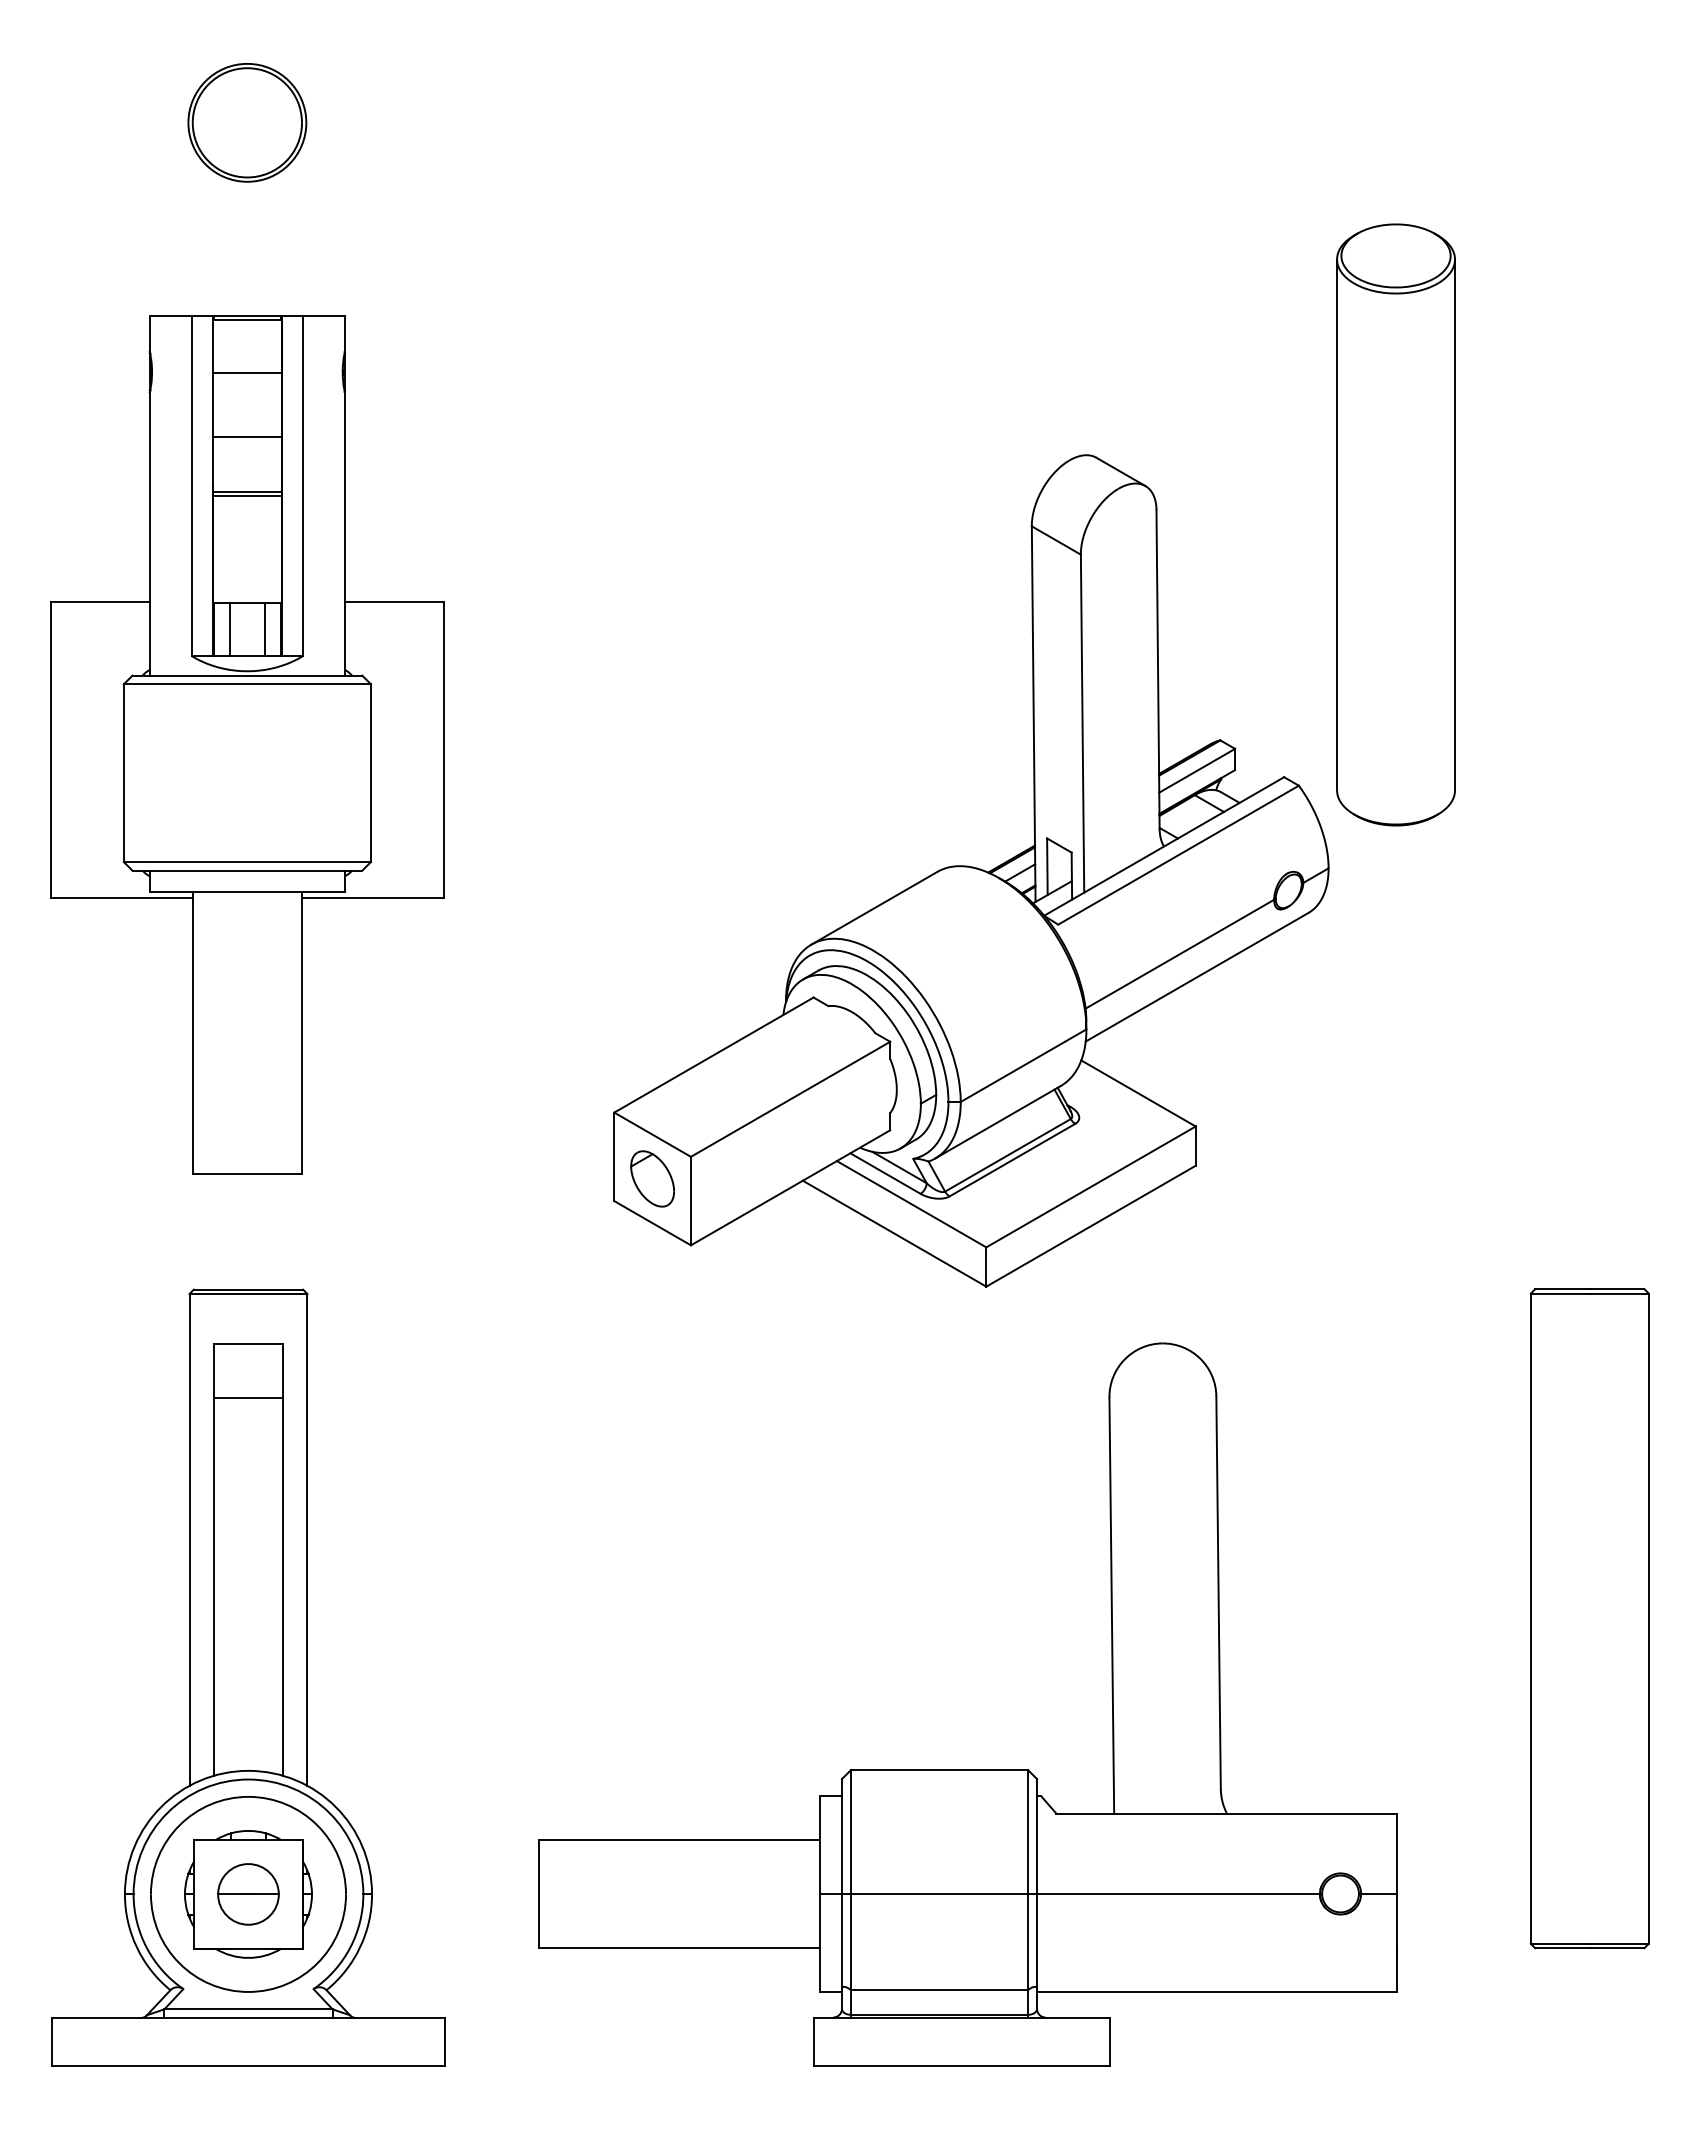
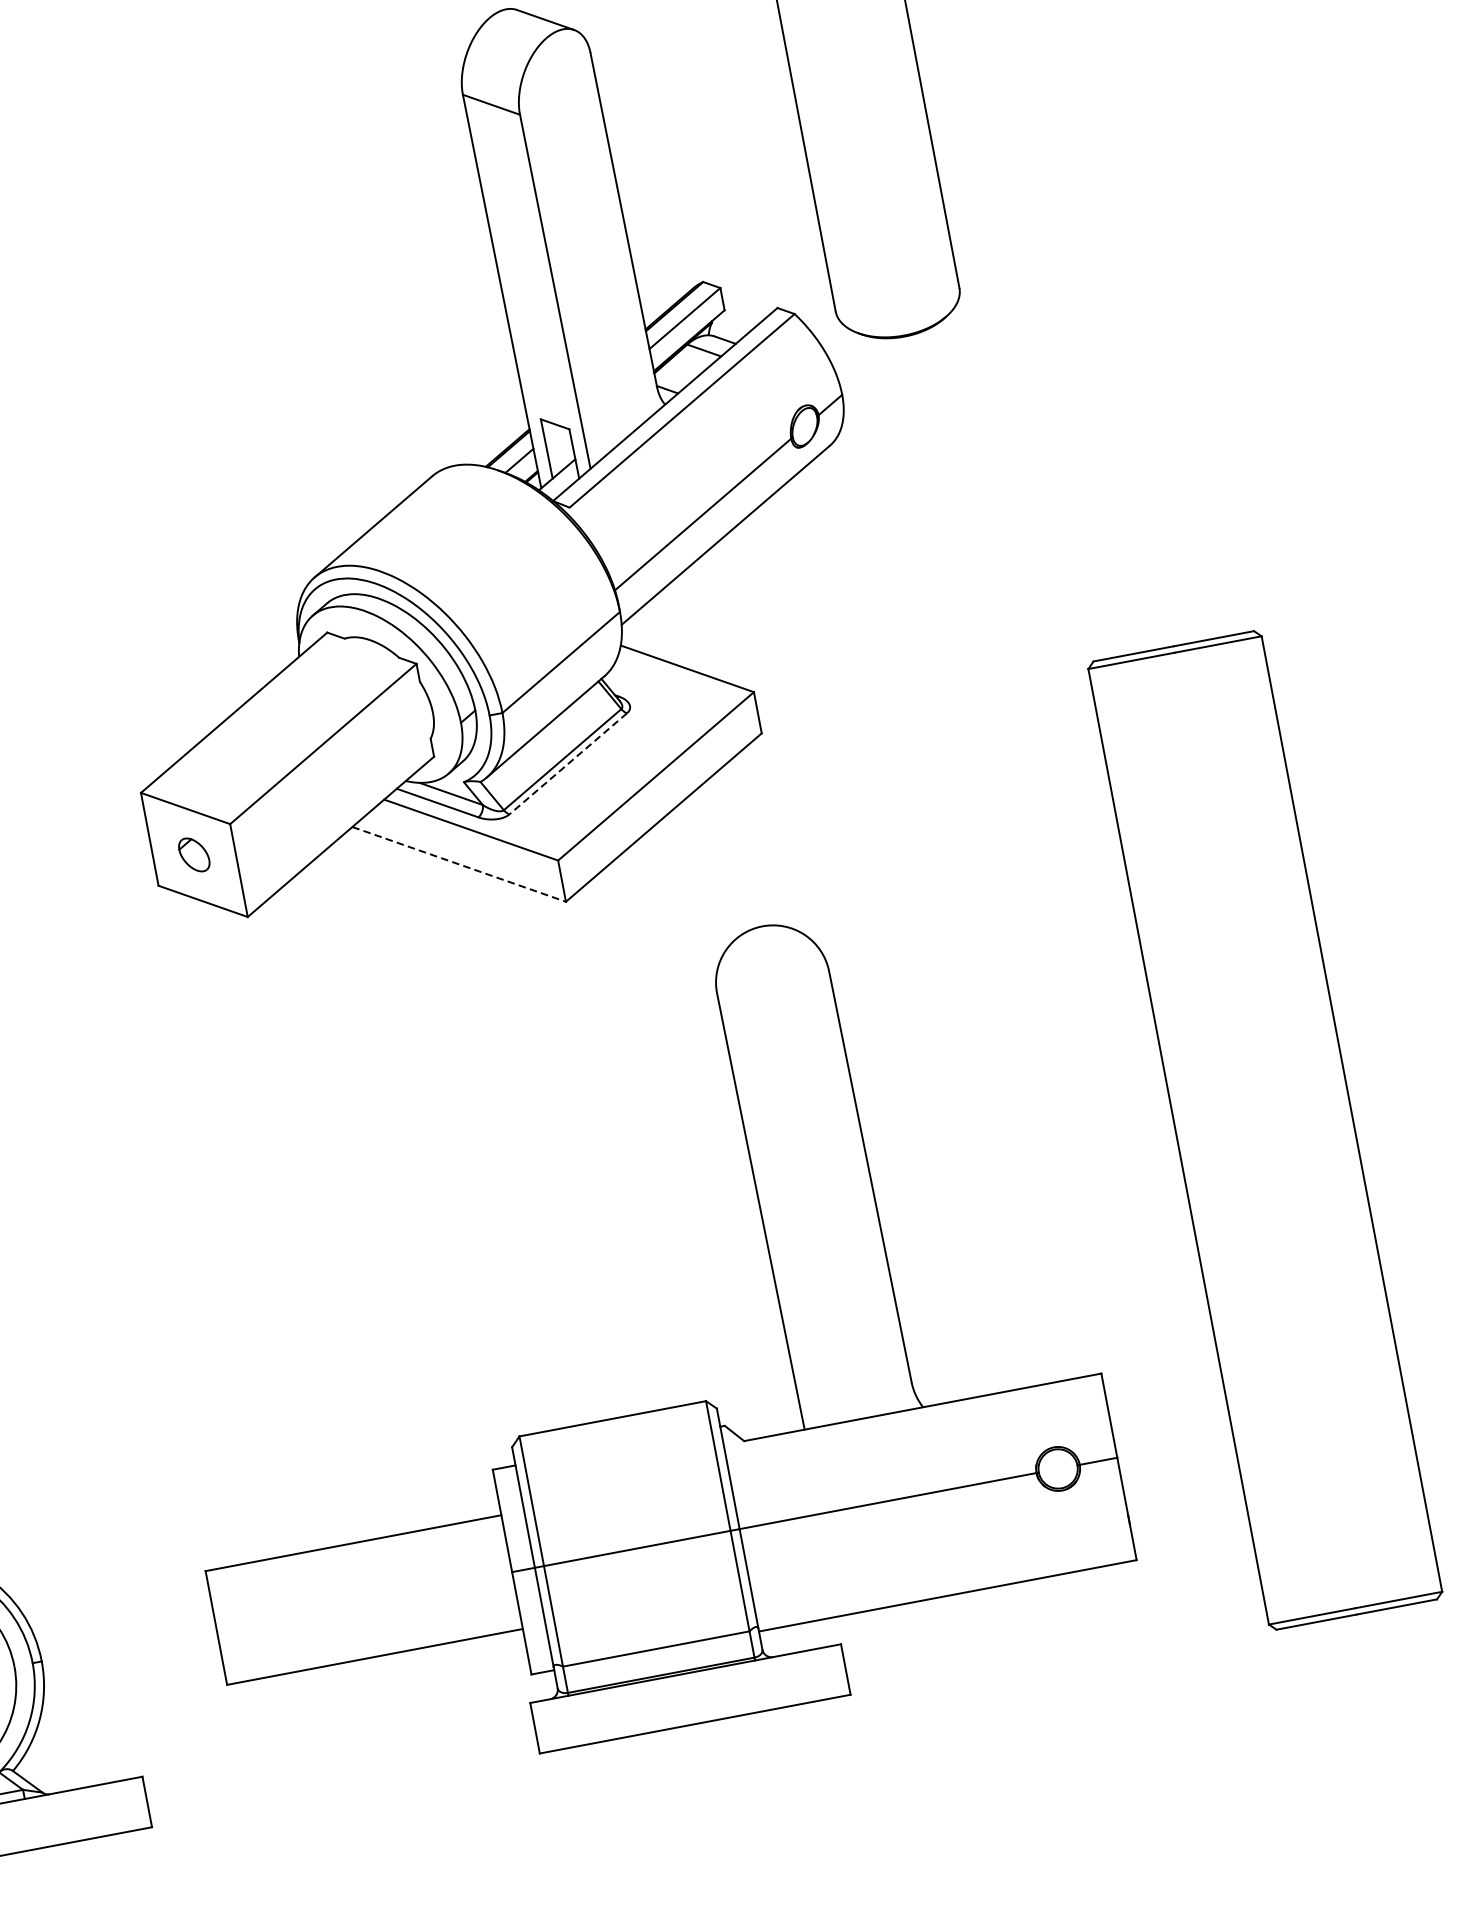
line: (1012, 1160) -> (568, 764), solid -> dashed
part: (652, 1178) -> (194, 854), size x0.6
line: (894, 1233) -> (459, 864), solid -> dashed
part: (1589, 1618) -> (1264, 1130), size x1.4

